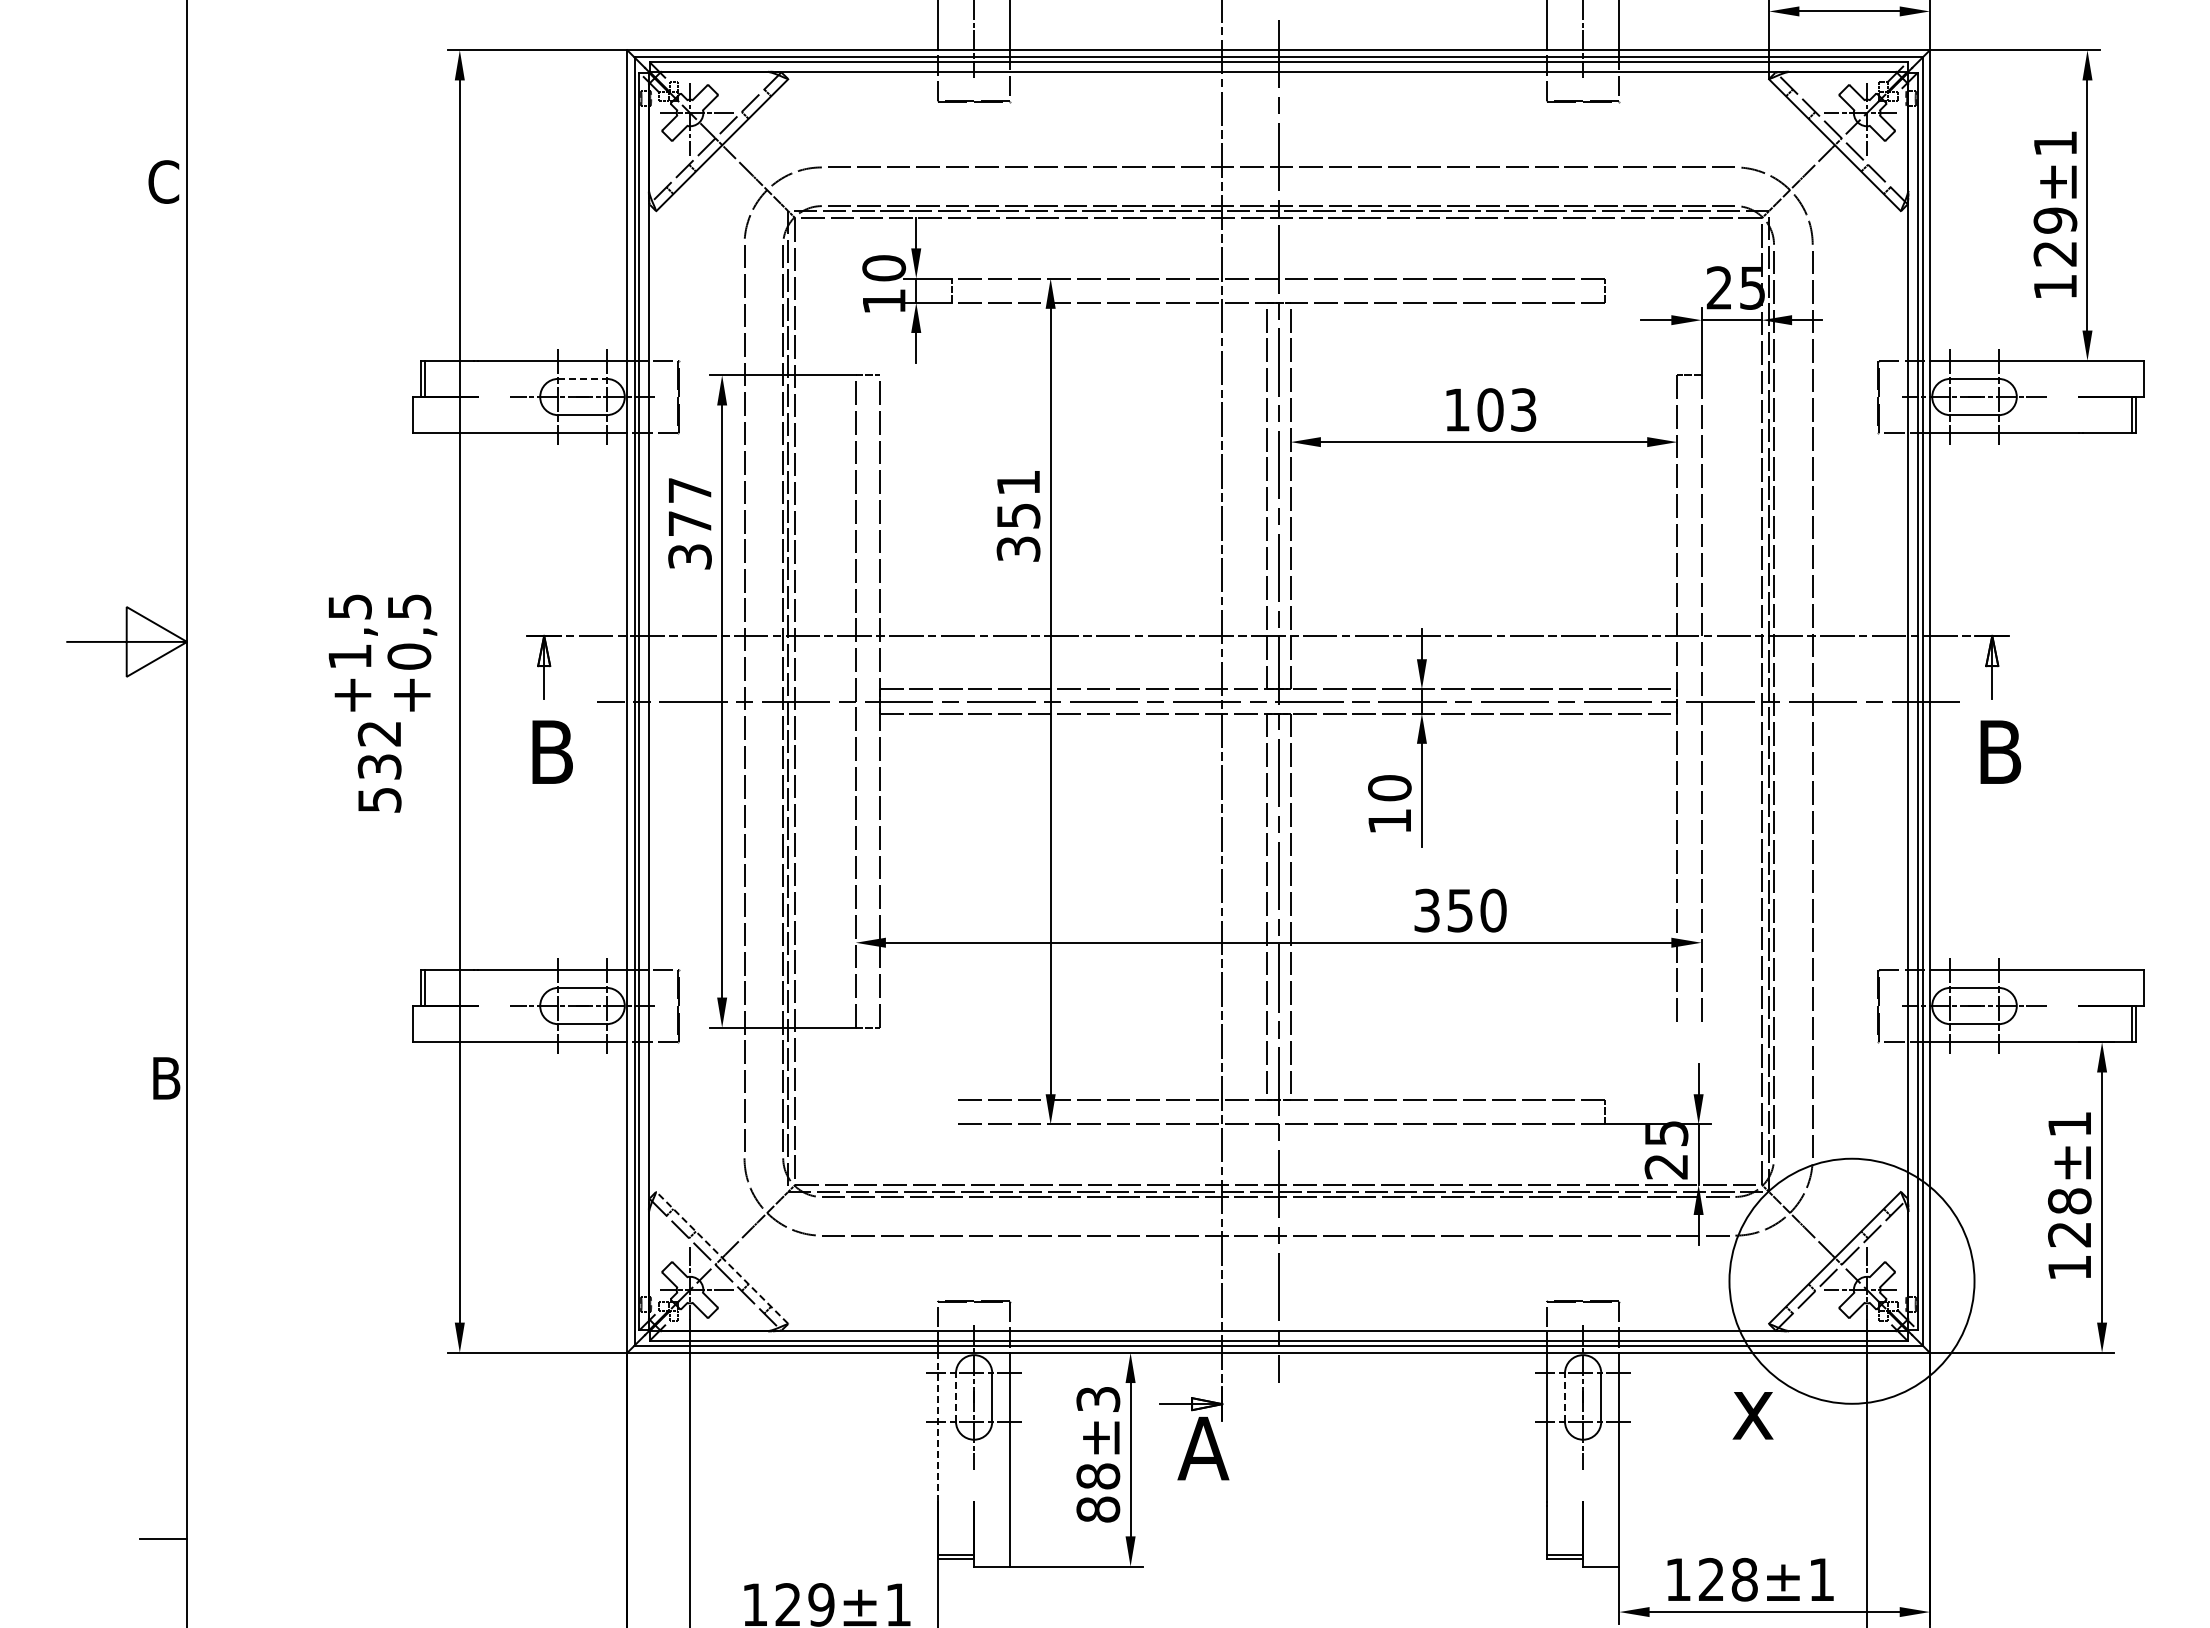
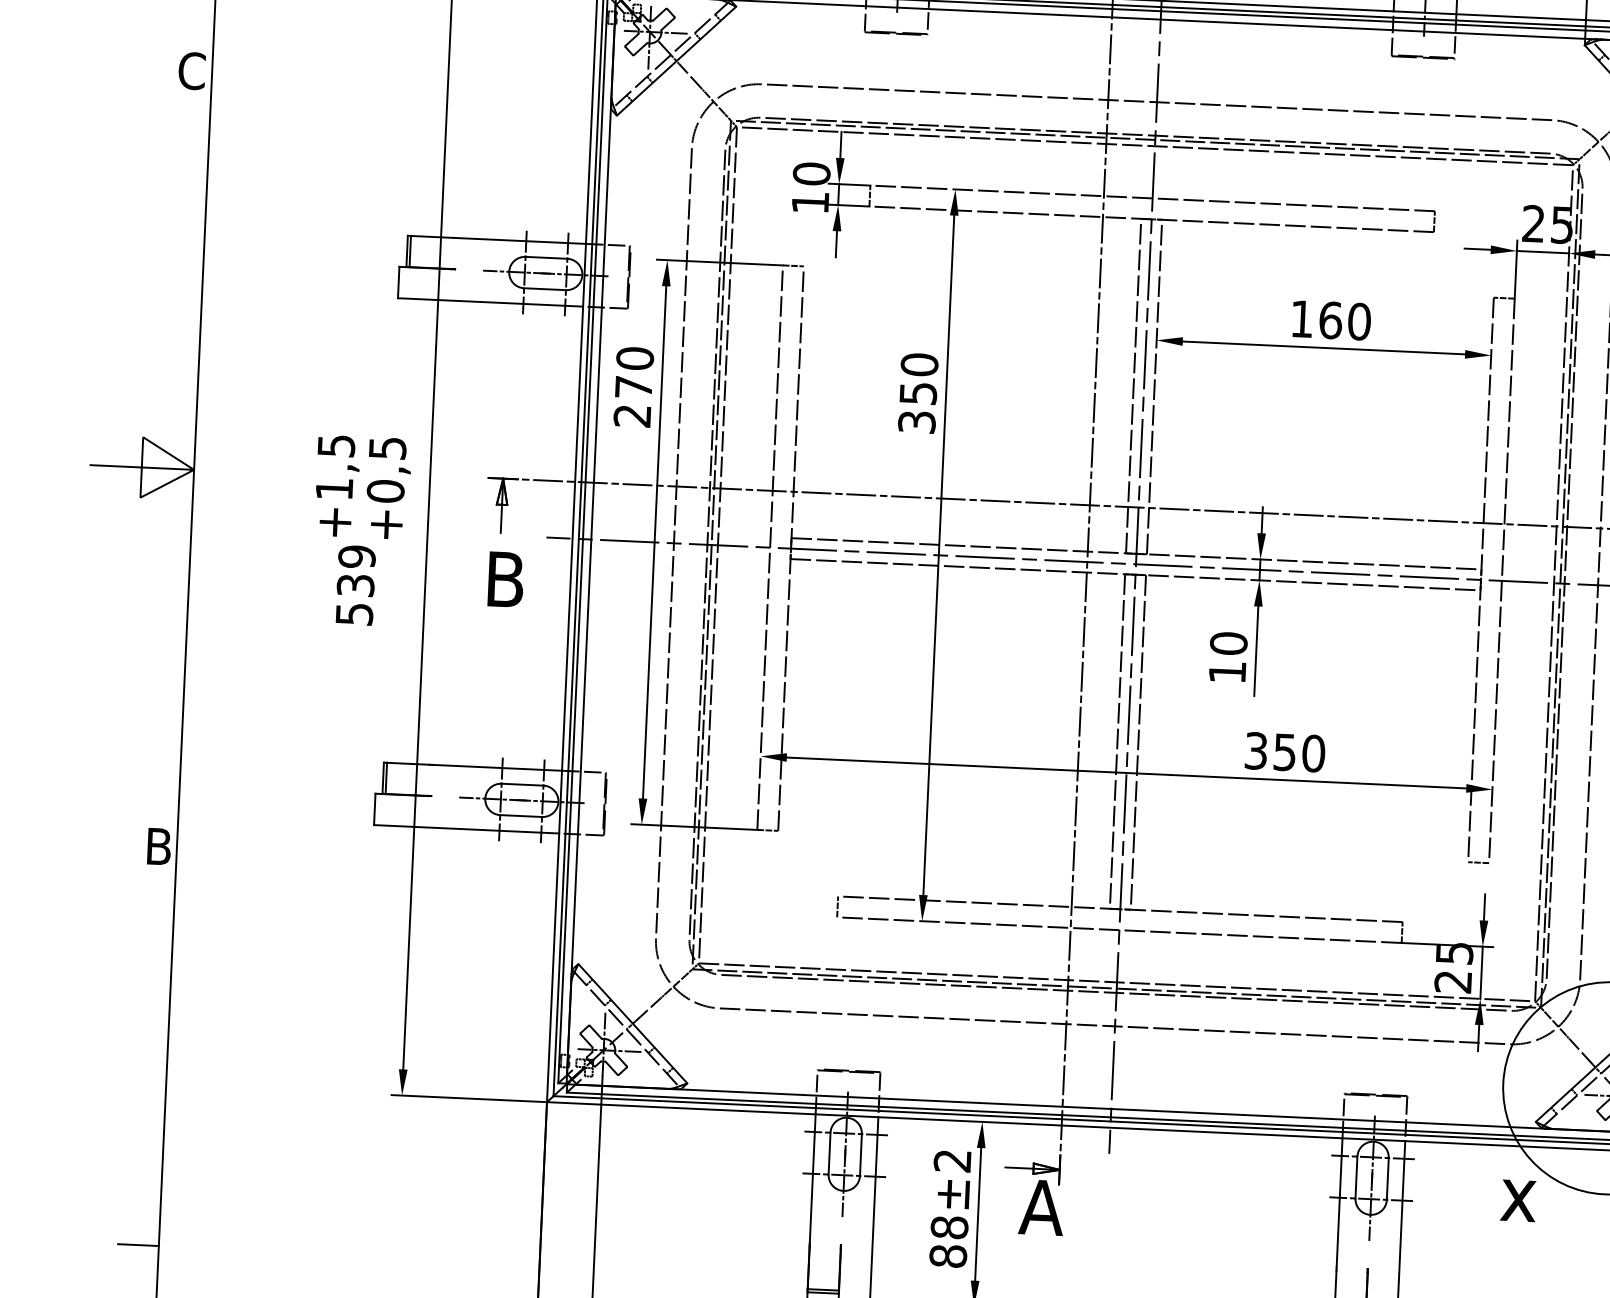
line: (583, 378) -> (547, 257), dashed -> solid
text: (1506, 409) -> (1344, 320), 103 -> 160
text: (1018, 482) -> (919, 364), 351 -> 350
text: (689, 523) -> (633, 387), 377 -> 270
text: (379, 733) -> (356, 556), 532 -> 539
line: (1689, 1027) -> (1478, 862), added
line: (952, 1112) -> (837, 907), added
line: (721, 1257) -> (632, 1023), dashed -> solid
line: (956, 1396) -> (830, 1152), dashed -> solid
line: (1565, 1396) -> (1356, 1176), dashed -> solid
text: (1098, 1399) -> (952, 1161), ±3 -> ±2
line: (937, 1427) -> (812, 1178), dashed -> solid

